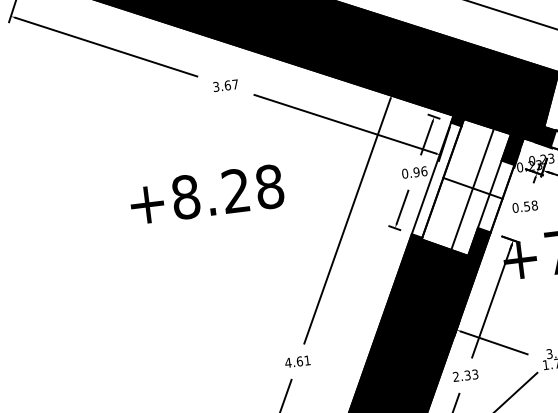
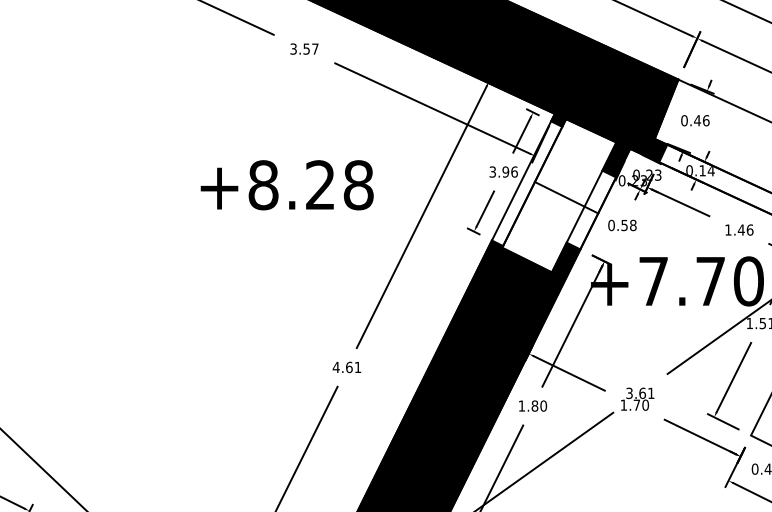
text: (227, 84) -> (306, 48), 3.67 -> 3.57
text: (404, 173) -> (492, 171), 0.96 -> 3.96
line: (472, 189) -> (565, 198), removed
text: (206, 194) -> (286, 185), moved
text: (465, 375) -> (532, 405), 2.33 -> 1.80

